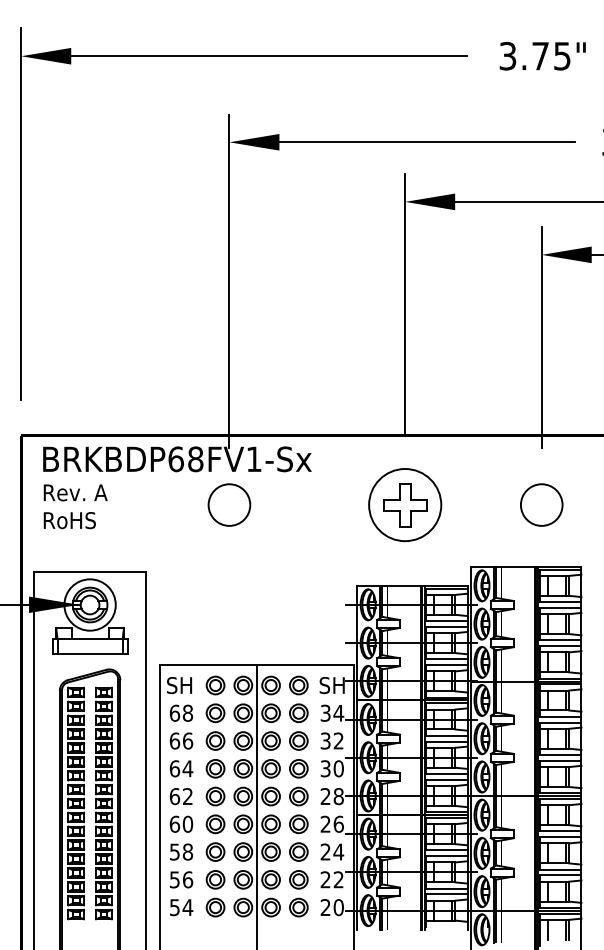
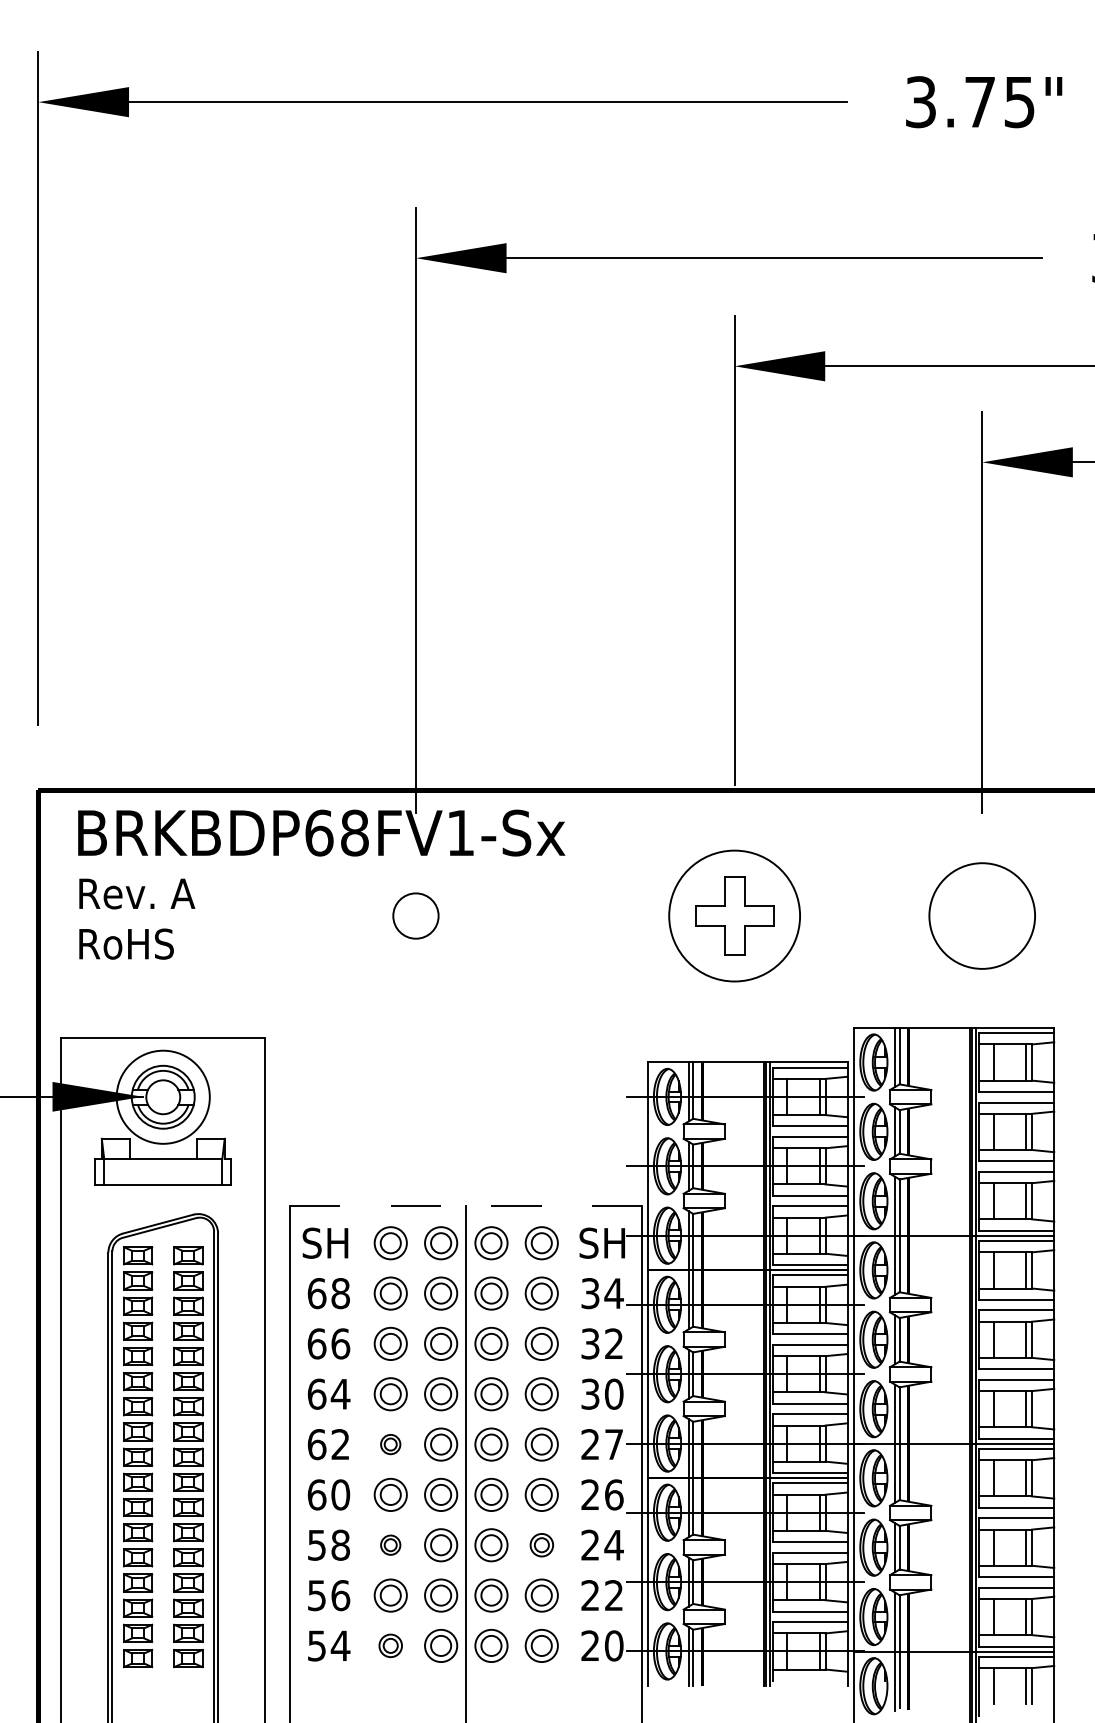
circle: (229, 504) -> (416, 914), size x0.6
circle: (541, 504) -> (981, 914), size x1.4
line: (257, 664) -> (466, 1205), solid -> dashed
part: (215, 796) -> (390, 1444), size x0.6
text: (338, 796) -> (613, 1444), 28 -> 27
part: (215, 851) -> (390, 1544), size x0.6
part: (298, 851) -> (541, 1544), size x0.7
part: (215, 907) -> (390, 1645), size x0.7

